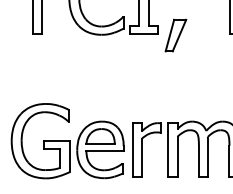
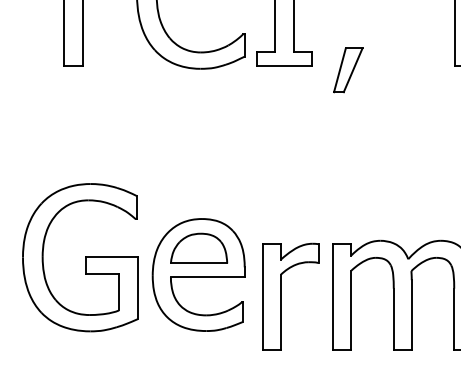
part: (175, 35) -> (347, 70), size x0.7
part: (67, 141) -> (133, 258), moved

